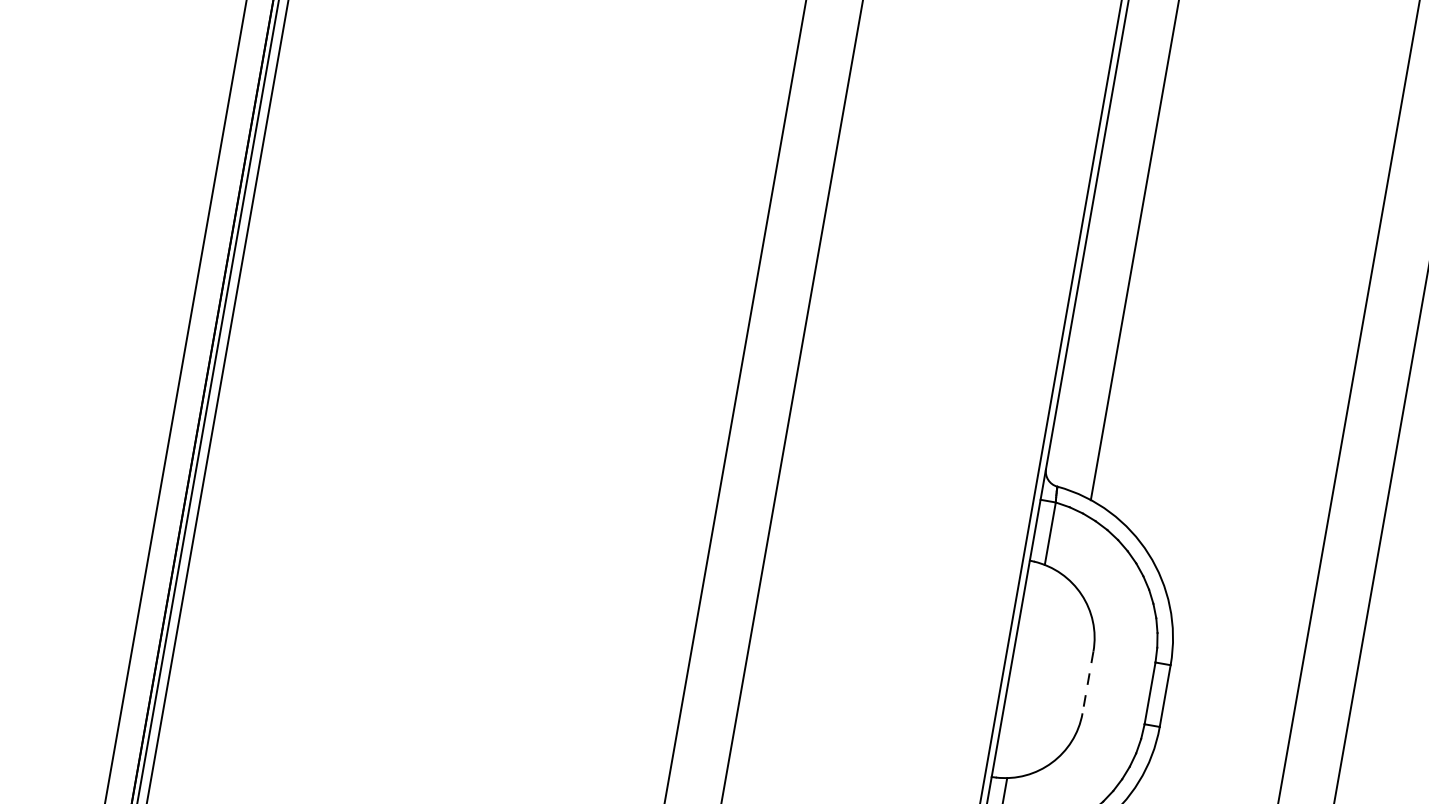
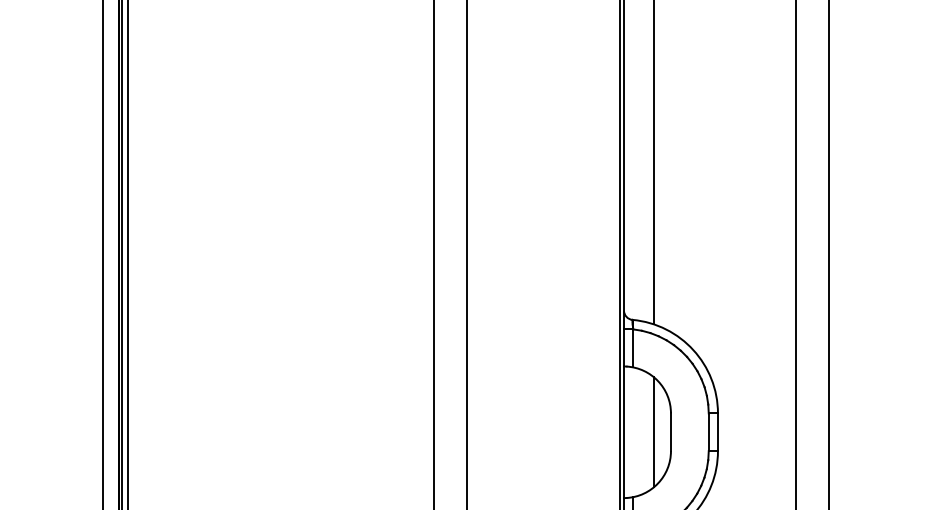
line: (1059, 677) -> (653, 432), added
line: (1087, 682) -> (670, 432), dashed -> solid

